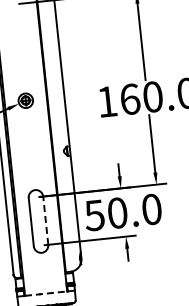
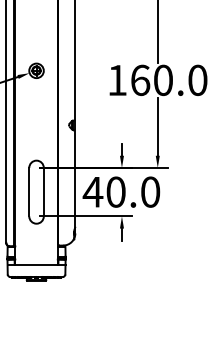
text: (94, 215) -> (92, 192), 50.0 -> 40.0
line: (45, 220) -> (43, 191), dashed -> solid
line: (47, 293) -> (37, 264), dashed -> solid

